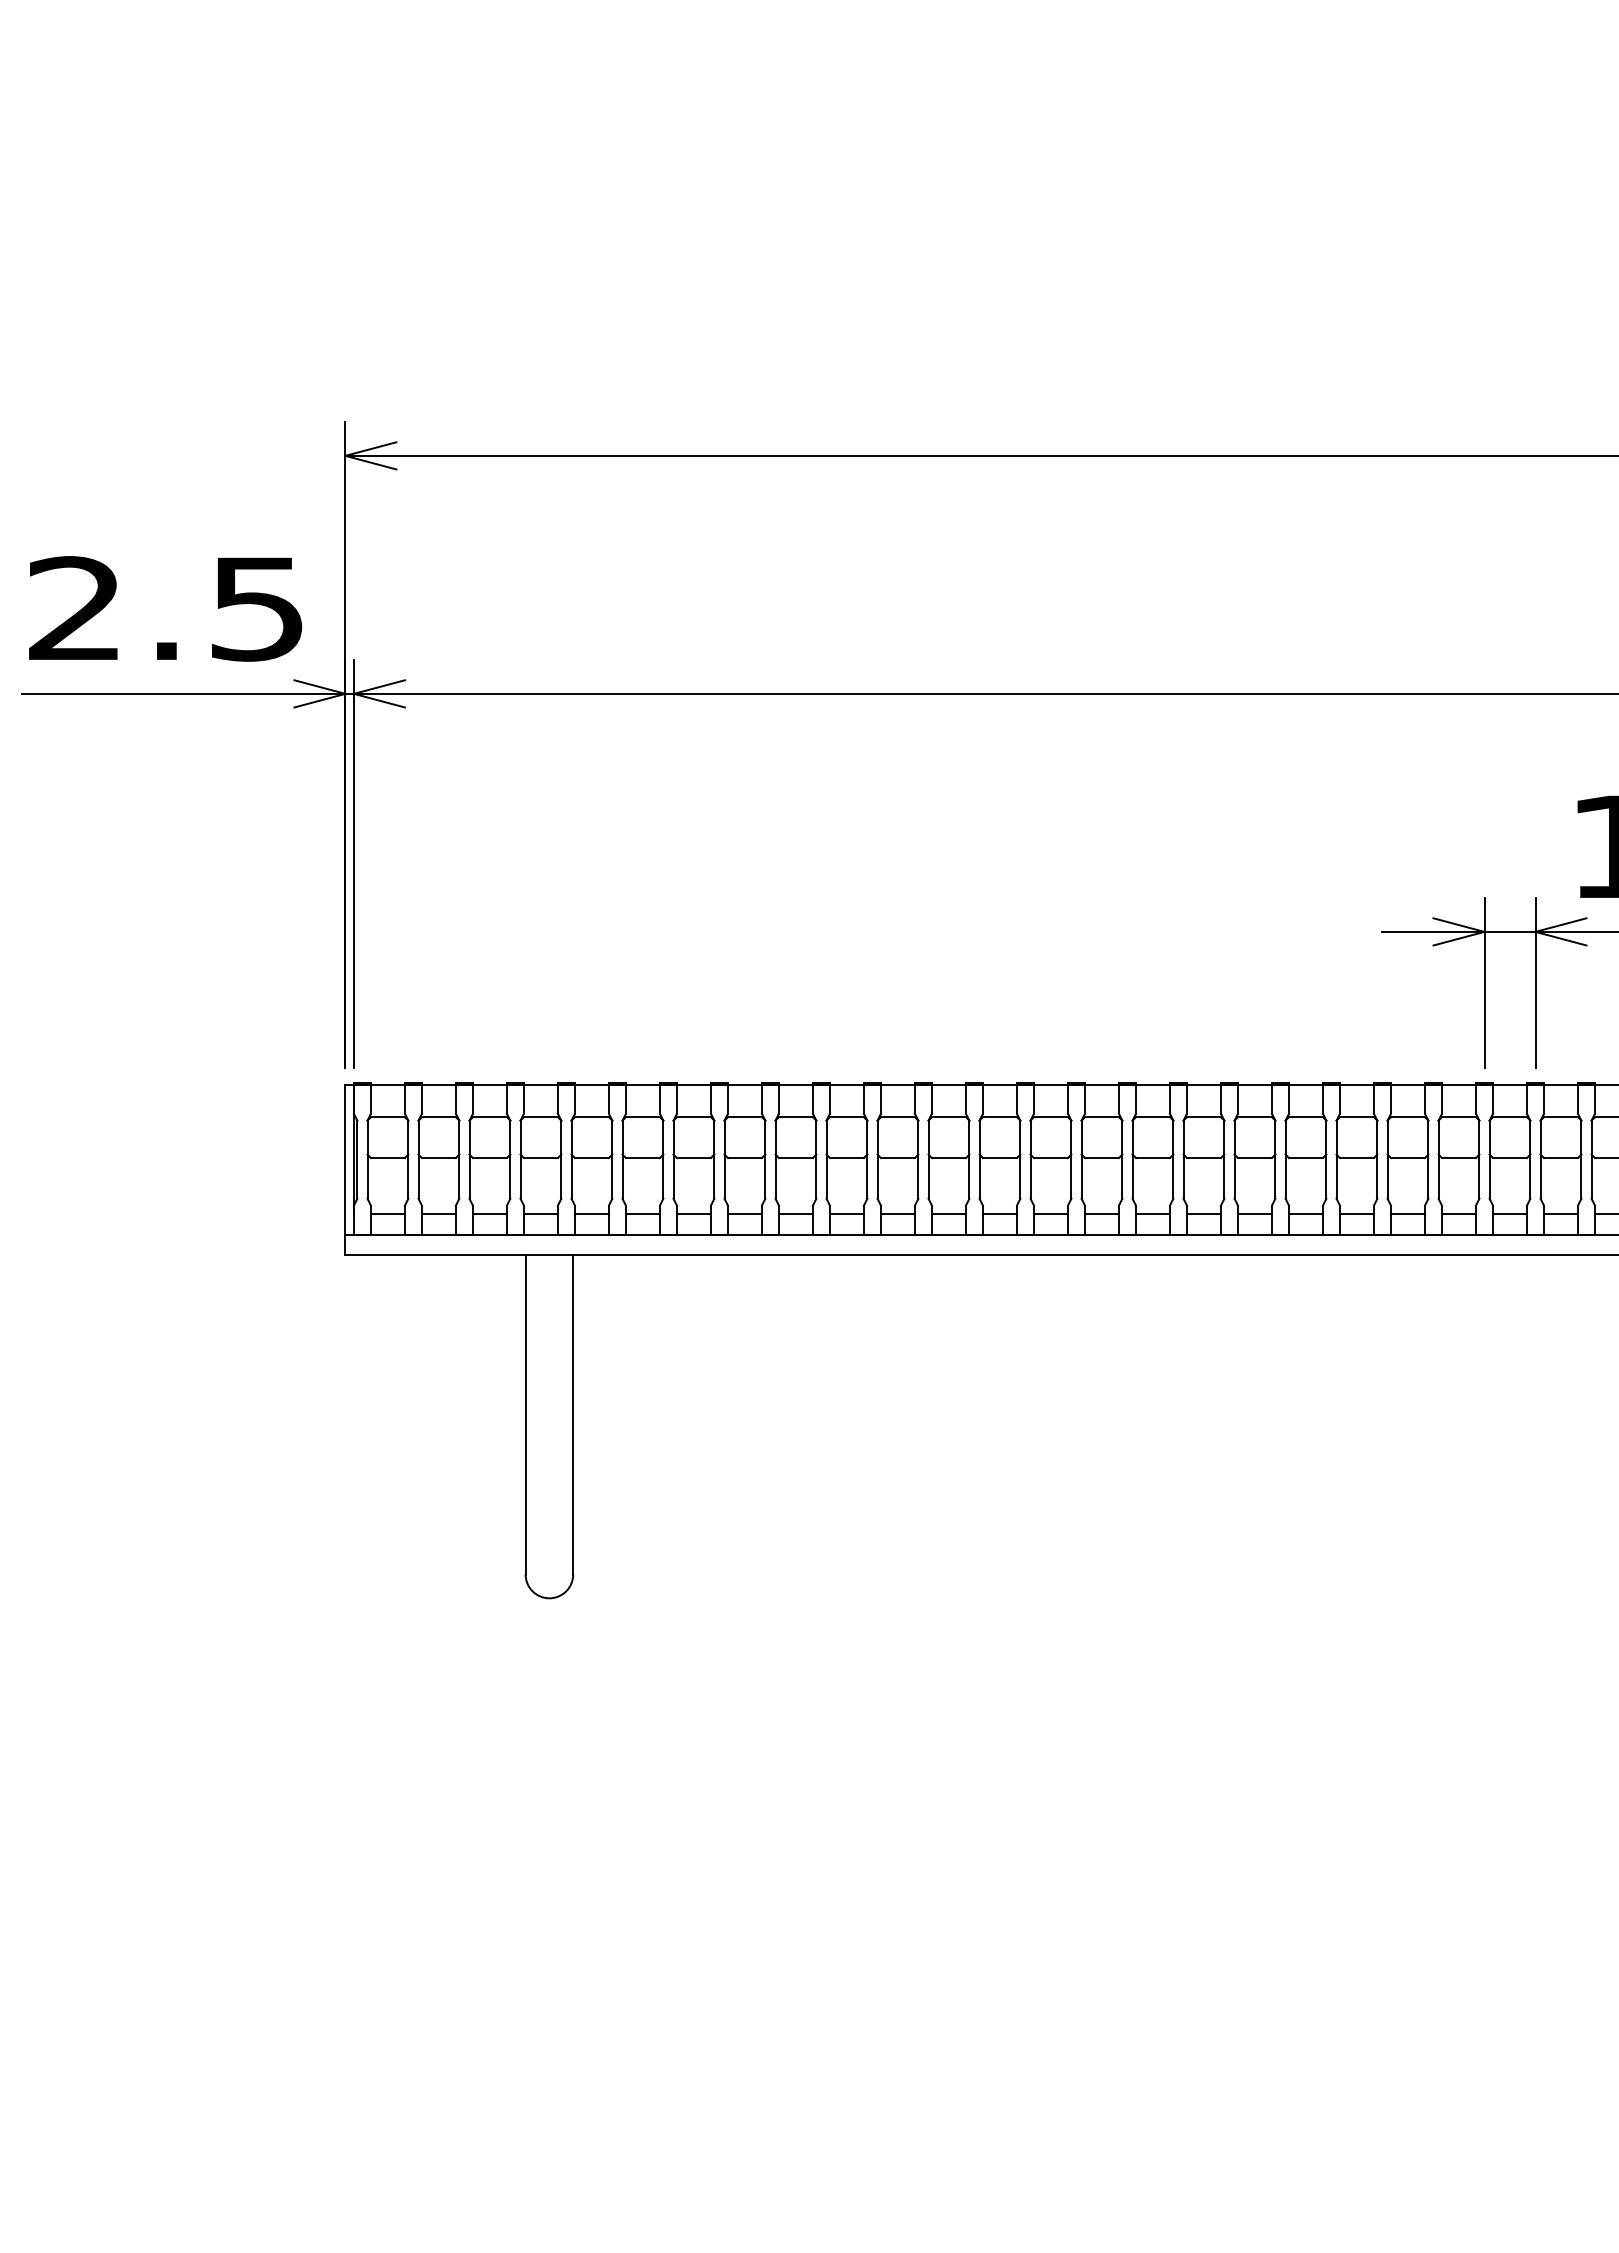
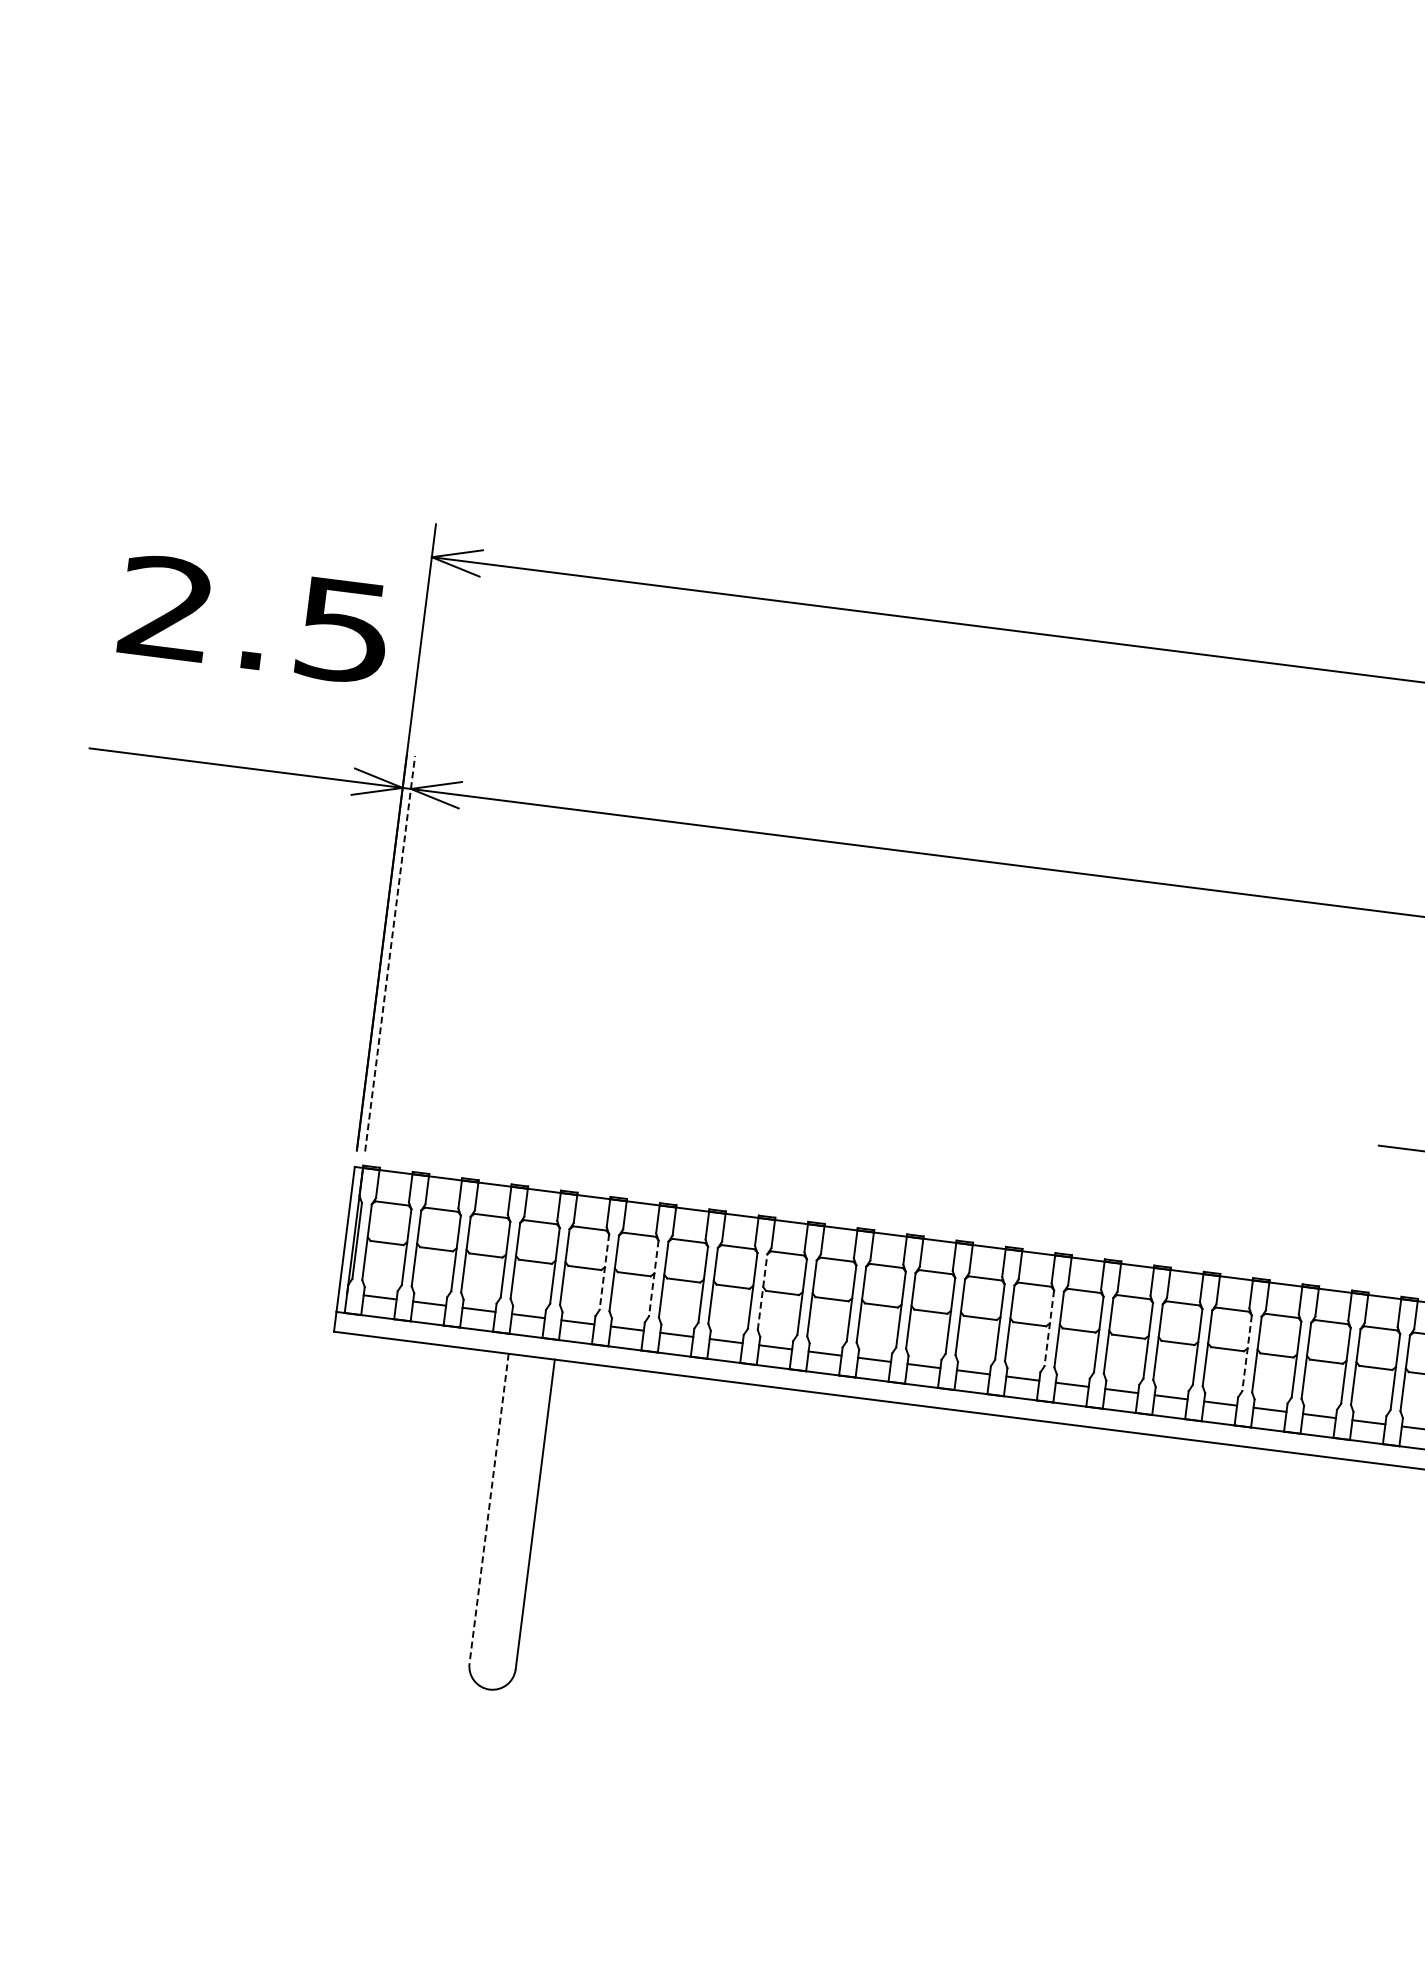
text: (165, 608) -> (254, 619), moved
line: (353, 863) -> (389, 953), solid -> dashed
line: (775, 1159) -> (762, 1291), solid -> dashed
line: (612, 1160) -> (604, 1272), solid -> dashed
line: (663, 1160) -> (653, 1279), solid -> dashed
line: (1071, 1160) -> (1049, 1329), solid -> dashed
line: (1275, 1160) -> (1247, 1354), solid -> dashed
line: (525, 1414) -> (489, 1508), solid -> dashed

